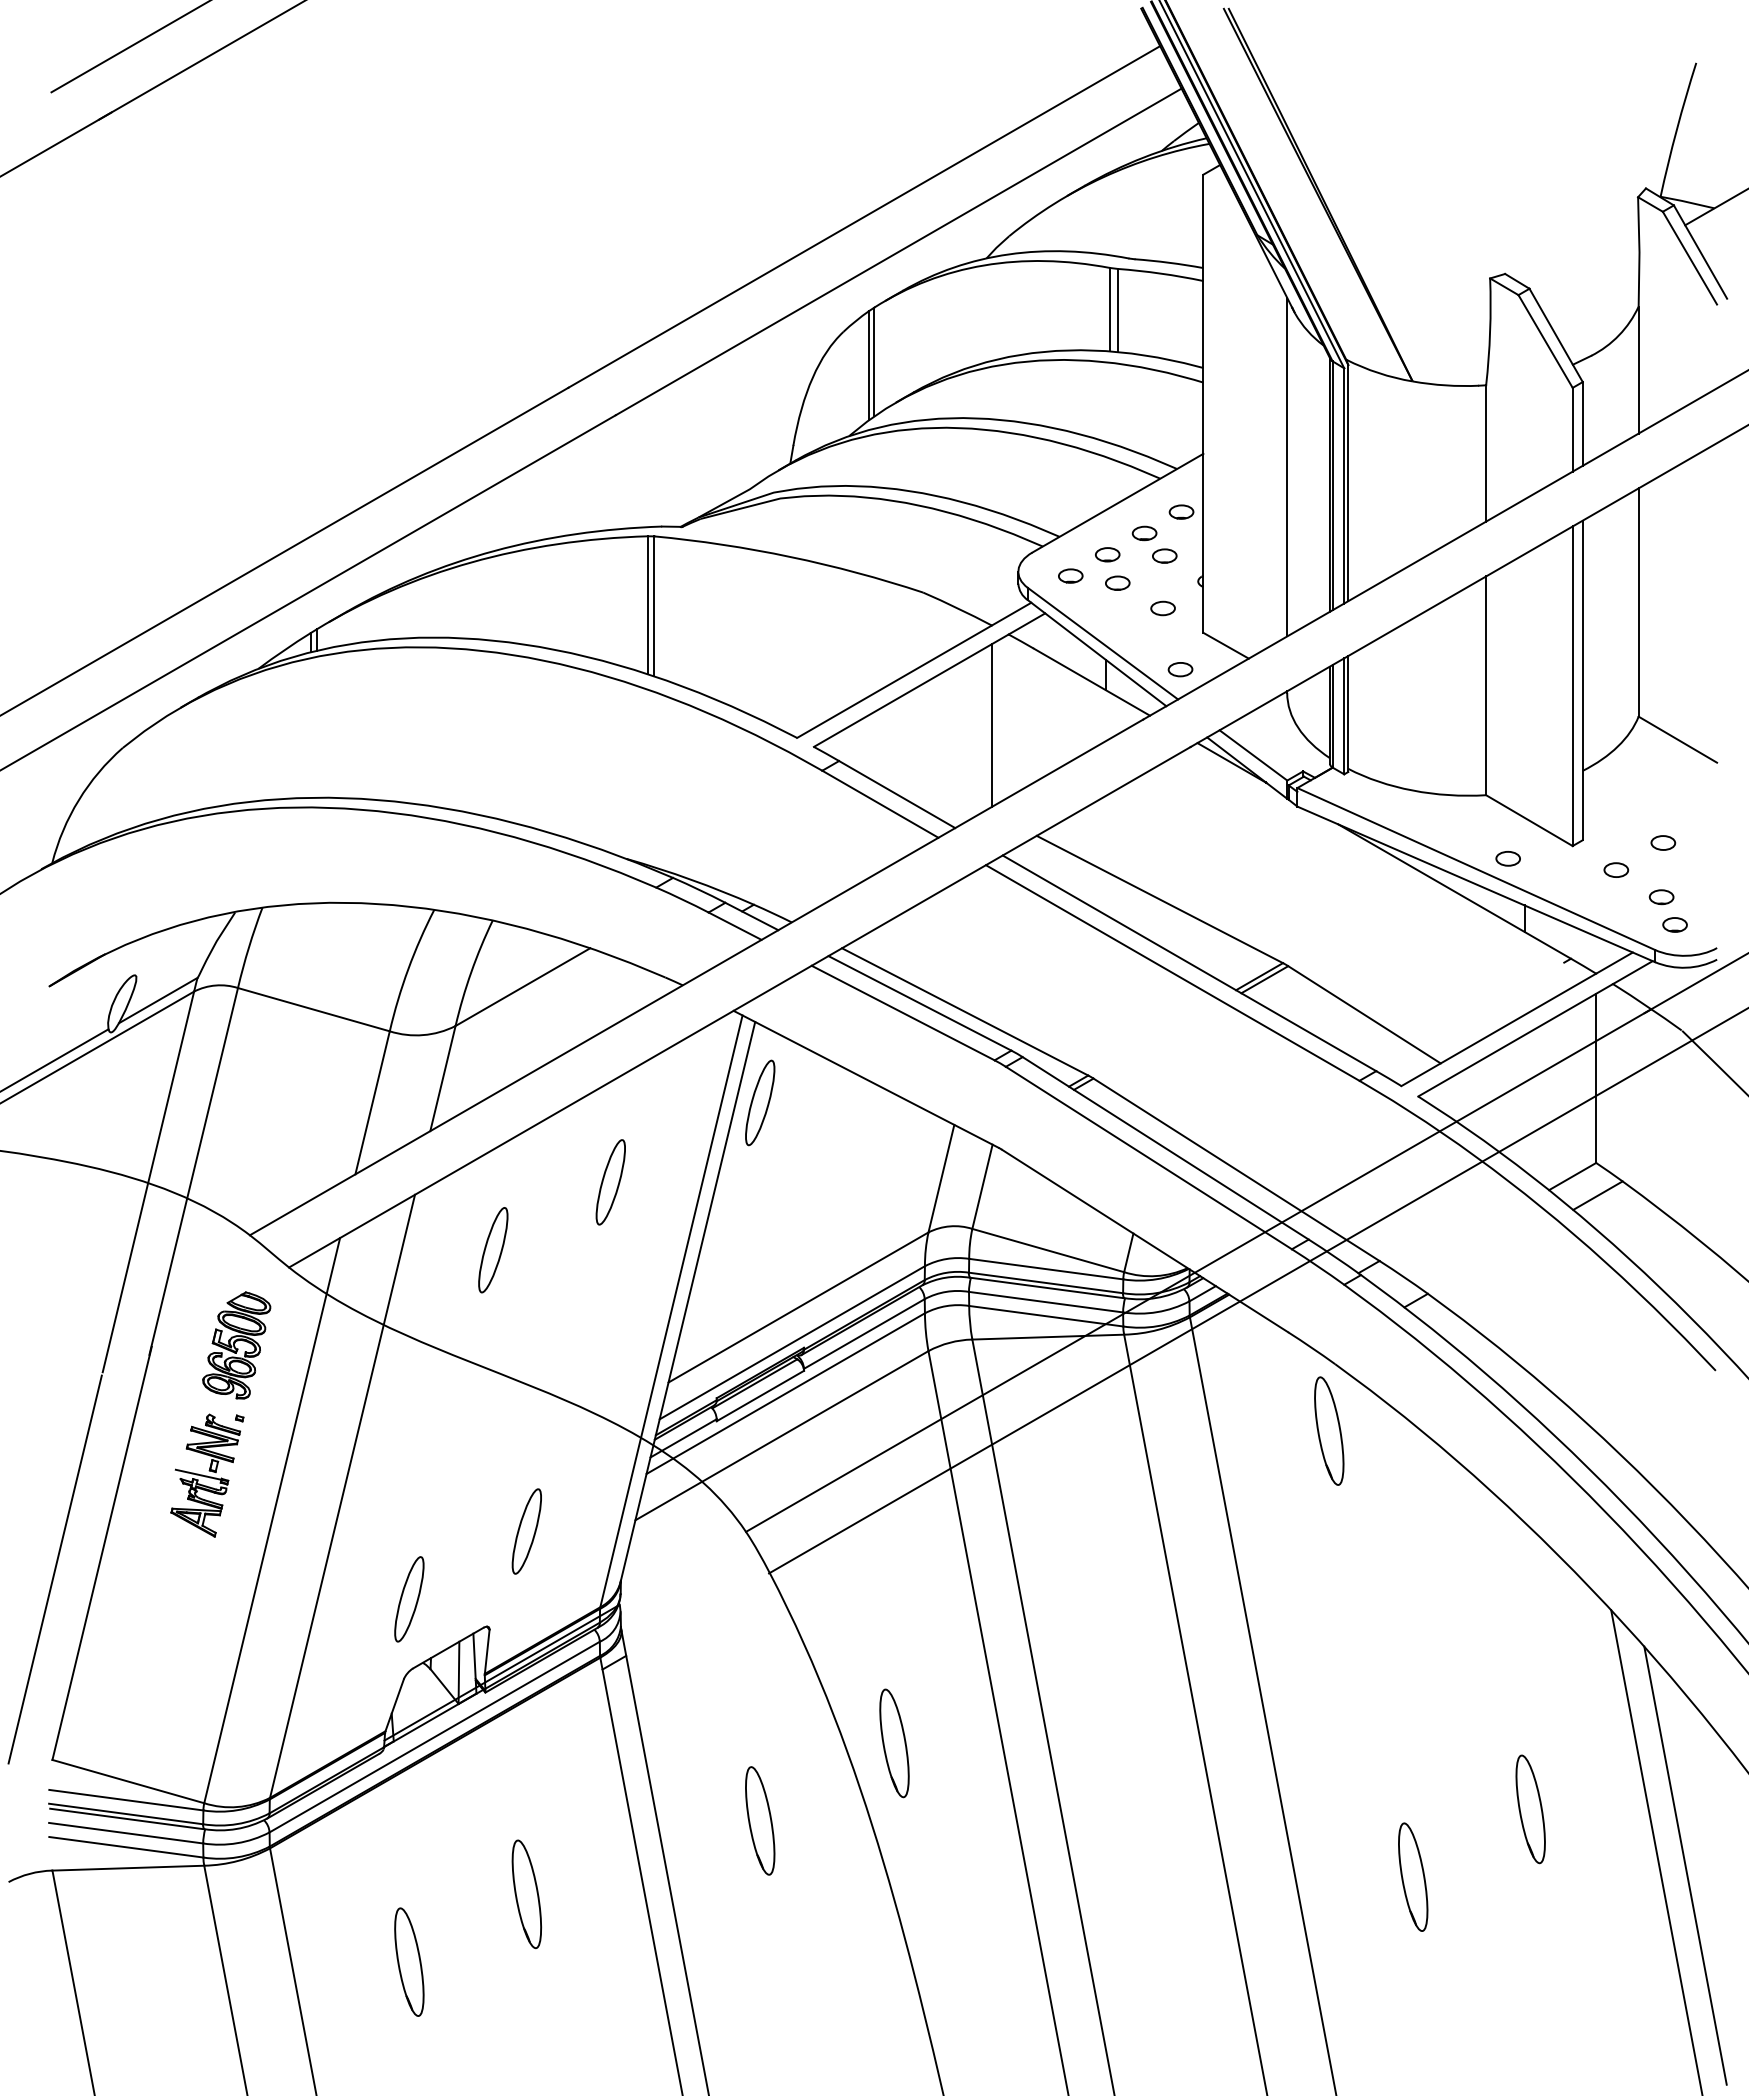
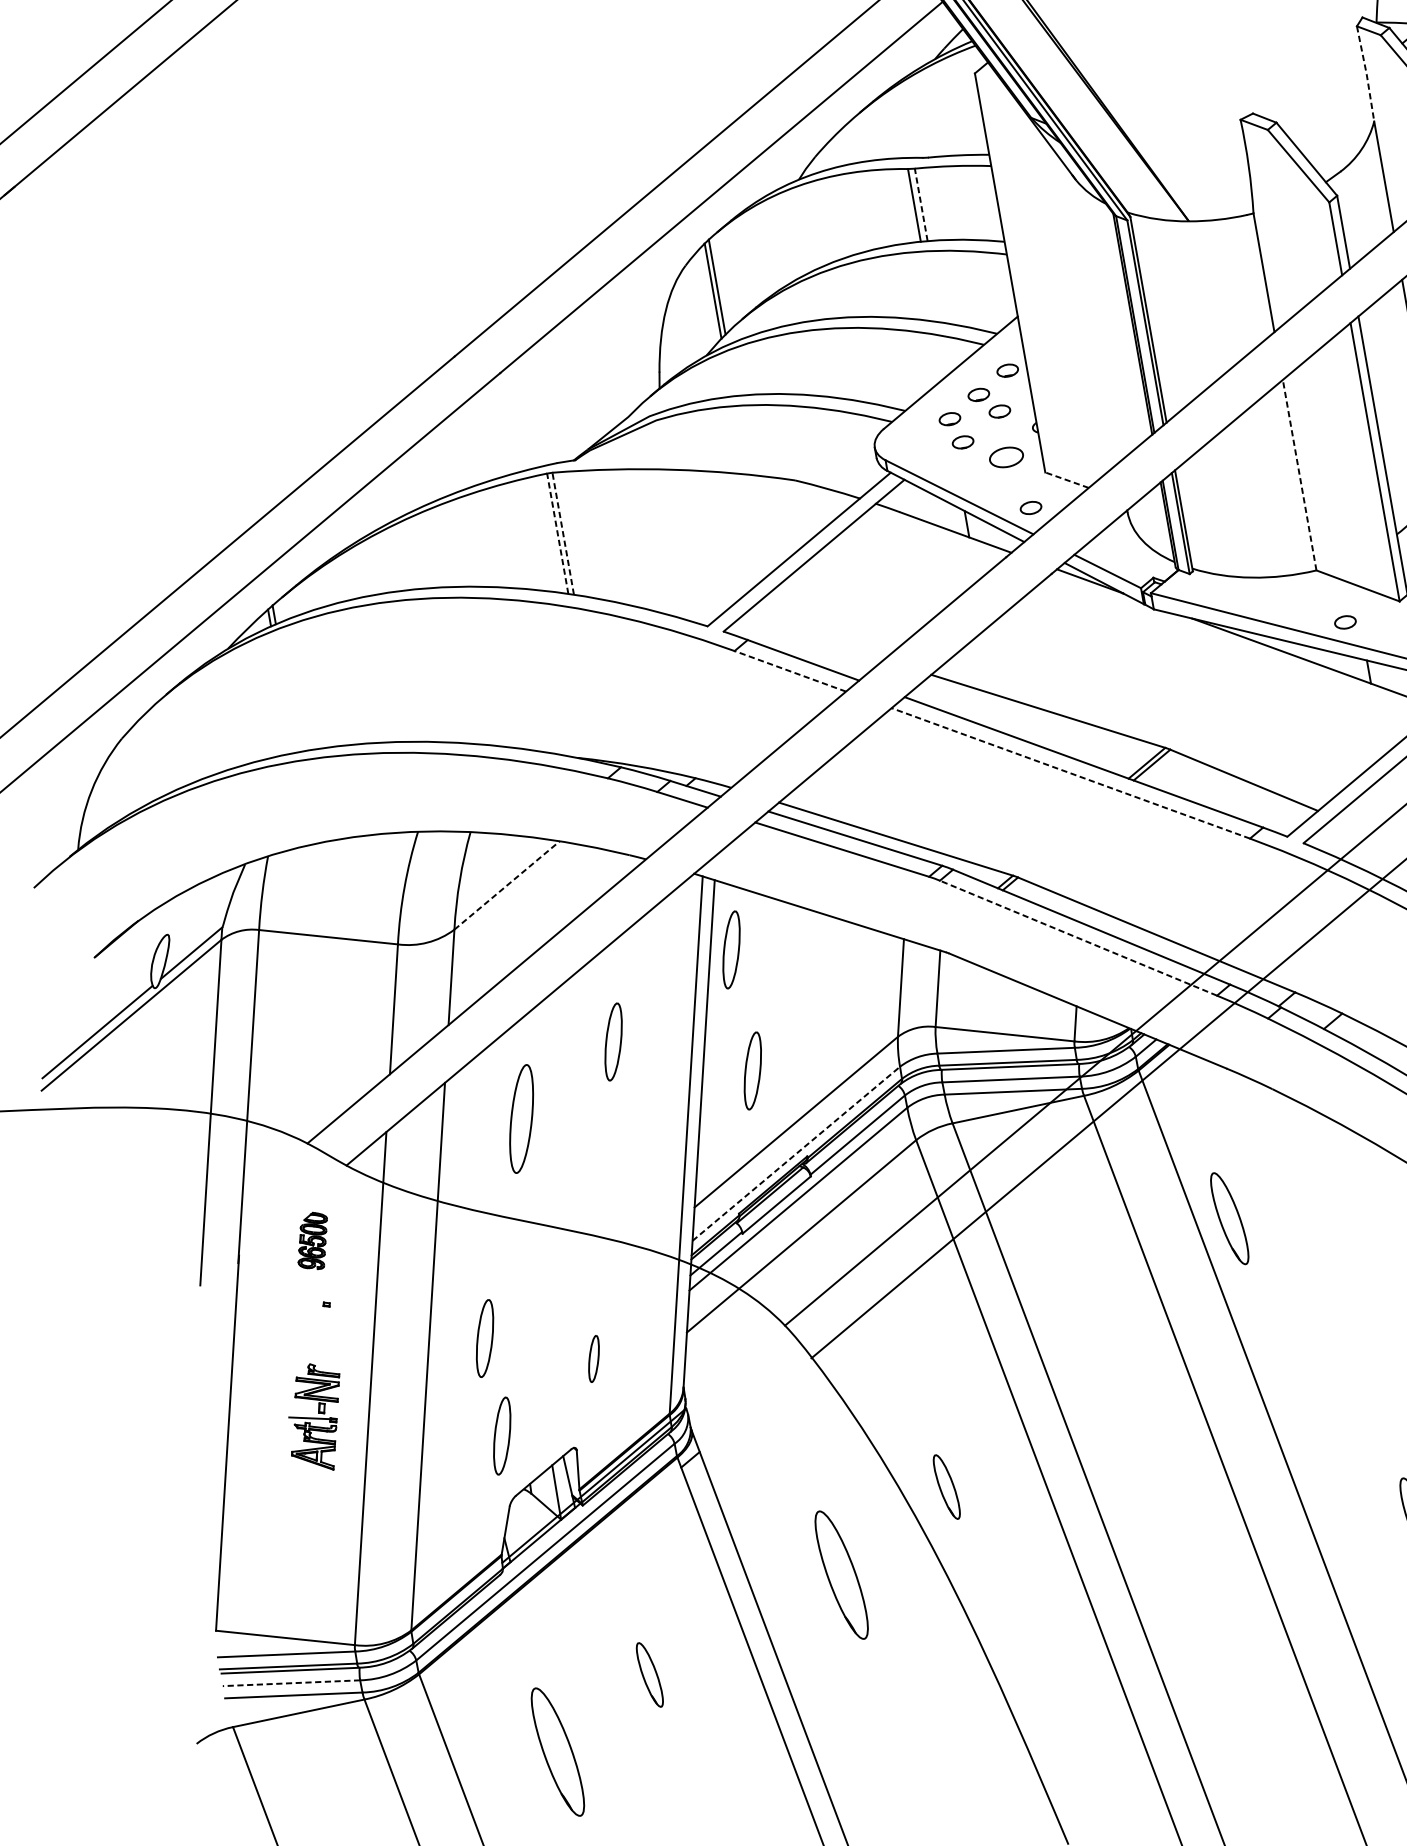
line: (1639, 252) -> (1366, 74), solid -> dashed
line: (1117, 310) -> (920, 204), solid -> dashed
line: (1287, 466) -> (1092, 314), removed
part: (1070, 575) -> (920, 442), removed
line: (648, 604) -> (557, 532), solid -> dashed
line: (654, 606) -> (563, 533), solid -> dashed
part: (1162, 608) -> (1005, 457), size x1.6
line: (1225, 645) -> (1066, 480), solid -> dashed
line: (1486, 685) -> (1299, 474), solid -> dashed
line: (991, 725) -> (874, 585), removed
line: (879, 804) -> (789, 671), solid -> dashed
line: (1172, 973) -> (1070, 773), solid -> dashed
line: (522, 987) -> (506, 885), solid -> dashed
line: (1148, 1158) -> (1078, 938), solid -> dashed
part: (760, 1241) -> (753, 1070), added
part: (493, 1250) -> (521, 1119), size x1.4
line: (792, 1342) -> (796, 1153), solid -> dashed
part: (236, 1345) -> (312, 1241), size x0.6
part: (1329, 1430) -> (1229, 1218), moved
part: (205, 1475) -> (315, 1417), moved
part: (409, 1487) -> (485, 1338), added
part: (526, 1531) -> (593, 1359), size x0.6
line: (54, 1569) -> (188, 1464), removed
part: (894, 1743) -> (946, 1487), size x0.7
part: (760, 1820) -> (841, 1574), size x1.4
line: (126, 1833) -> (291, 1683), solid -> dashed
part: (526, 1894) -> (649, 1675), size x0.7
part: (409, 1961) -> (557, 1751), size x1.4

